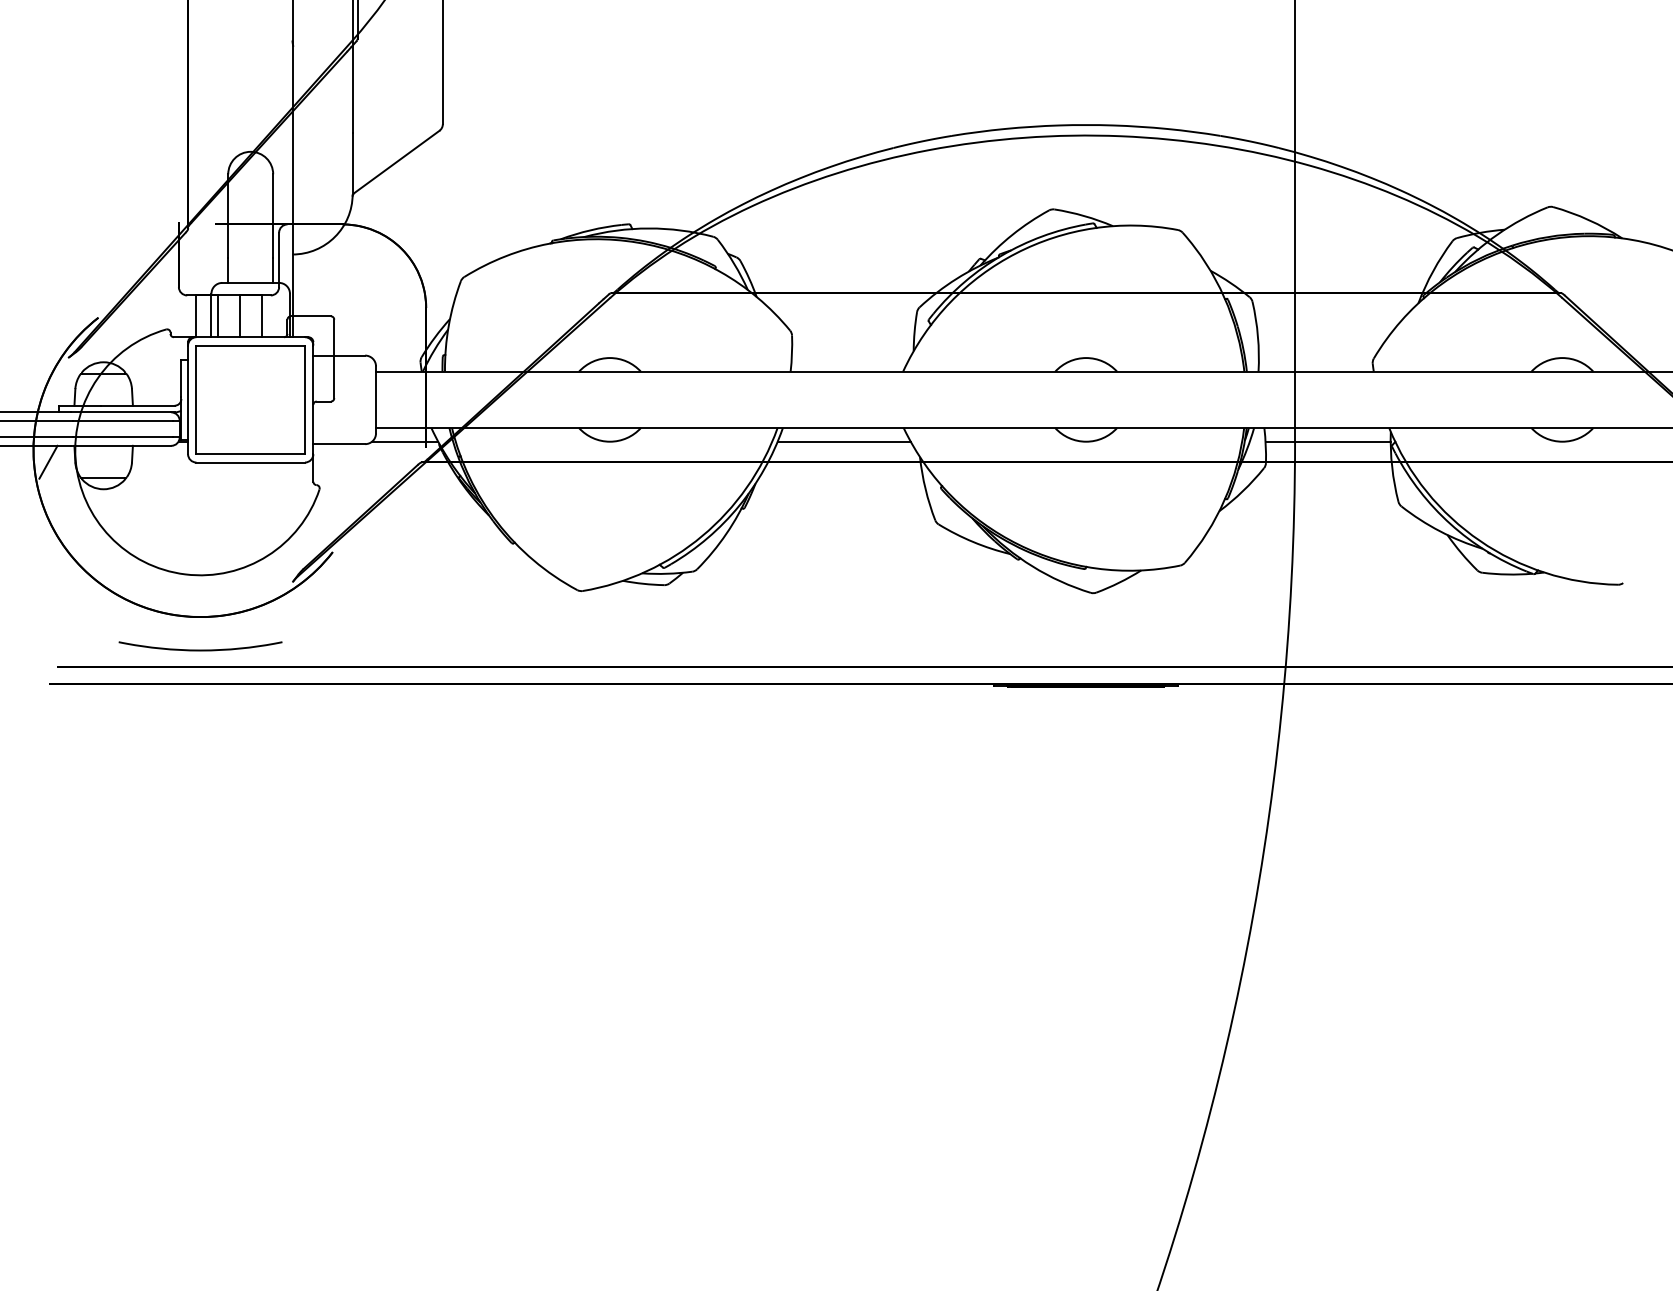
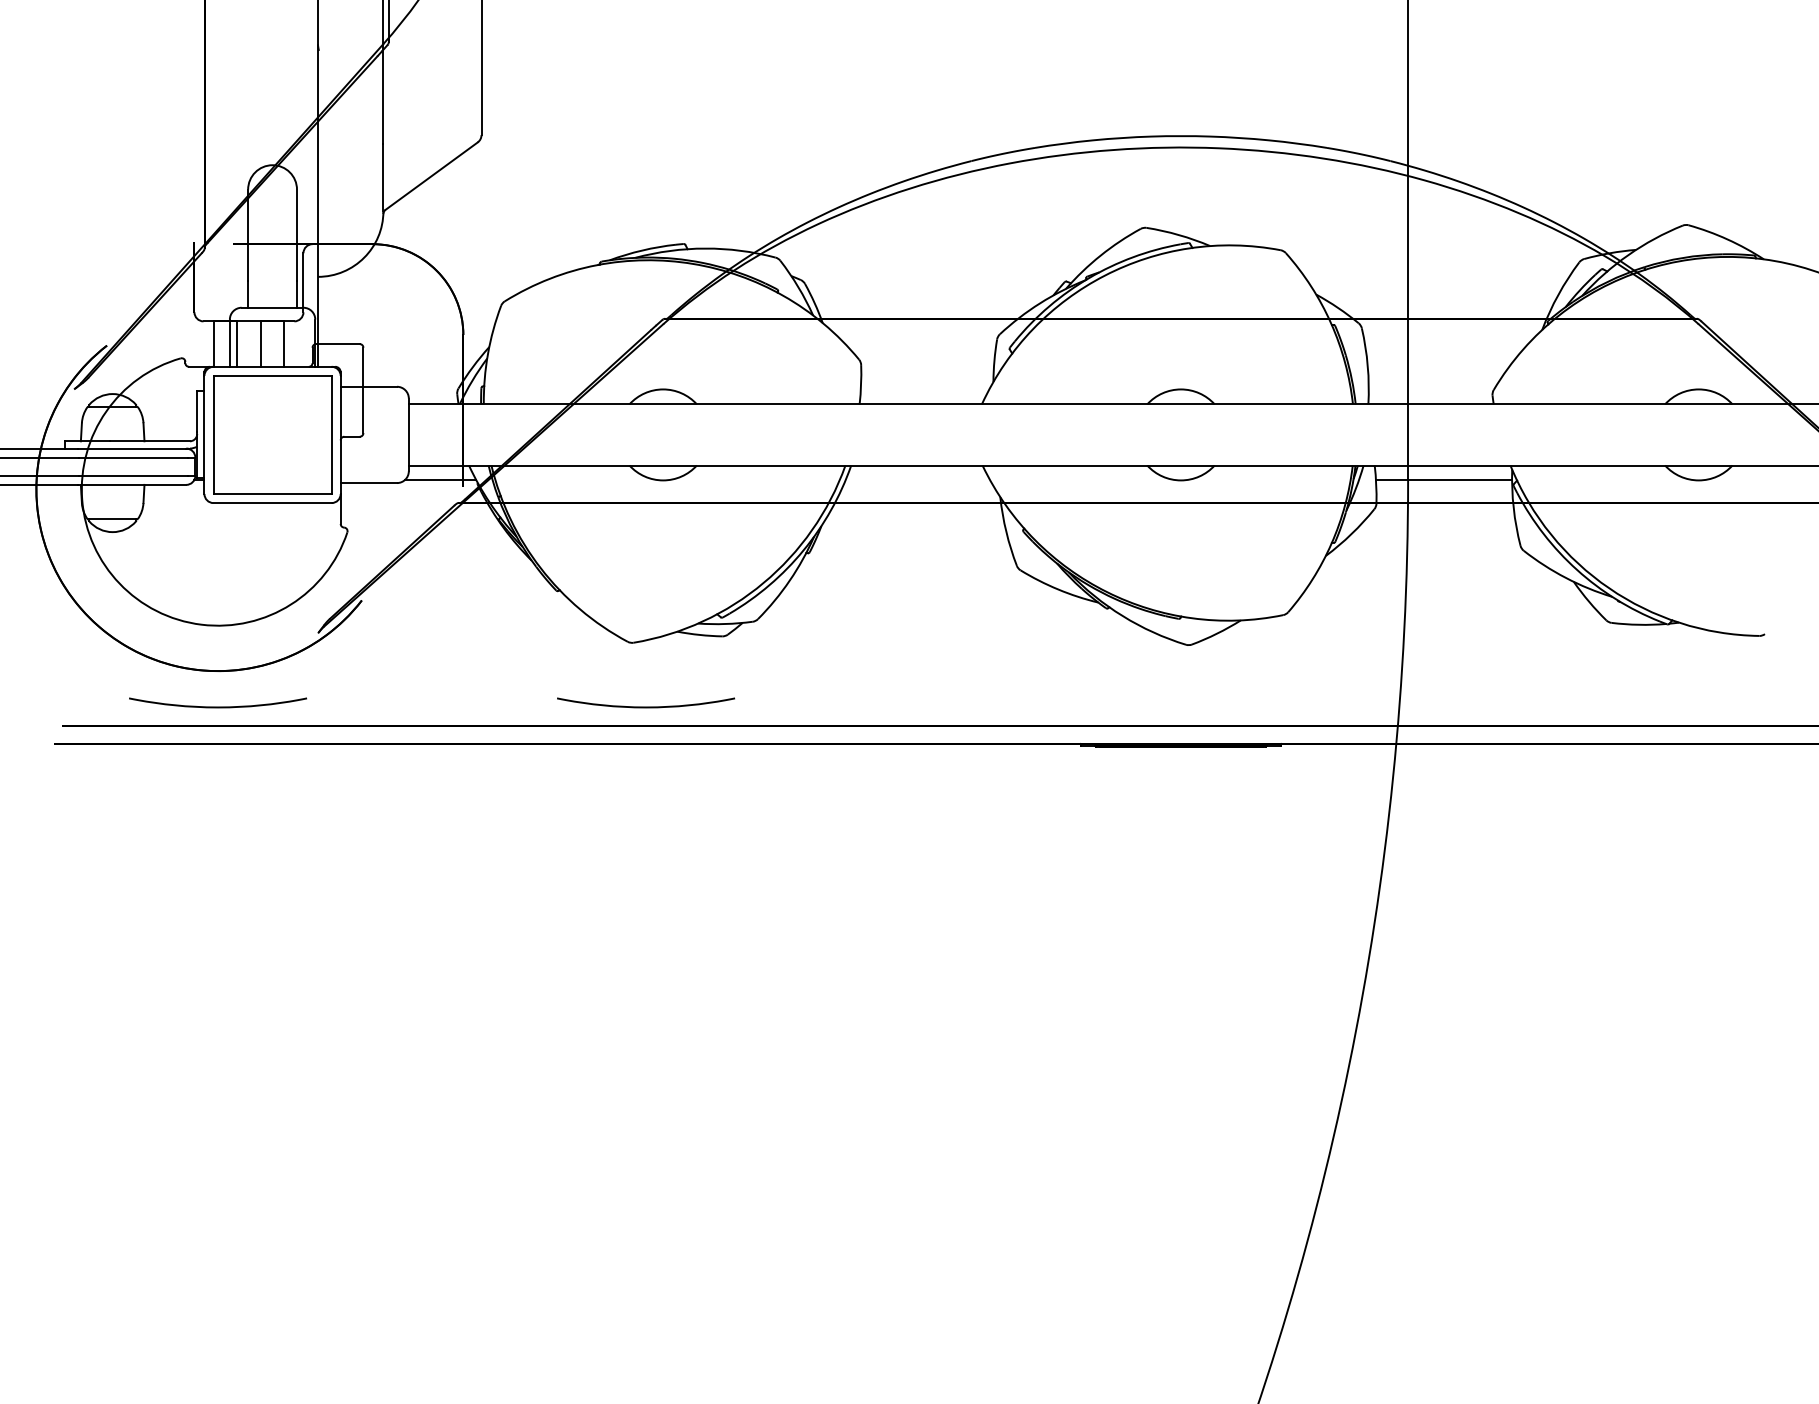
line: (843, 441) -> (917, 480), removed
line: (48, 462) -> (52, 502), removed
curve: (593, 649) -> (645, 706), added

